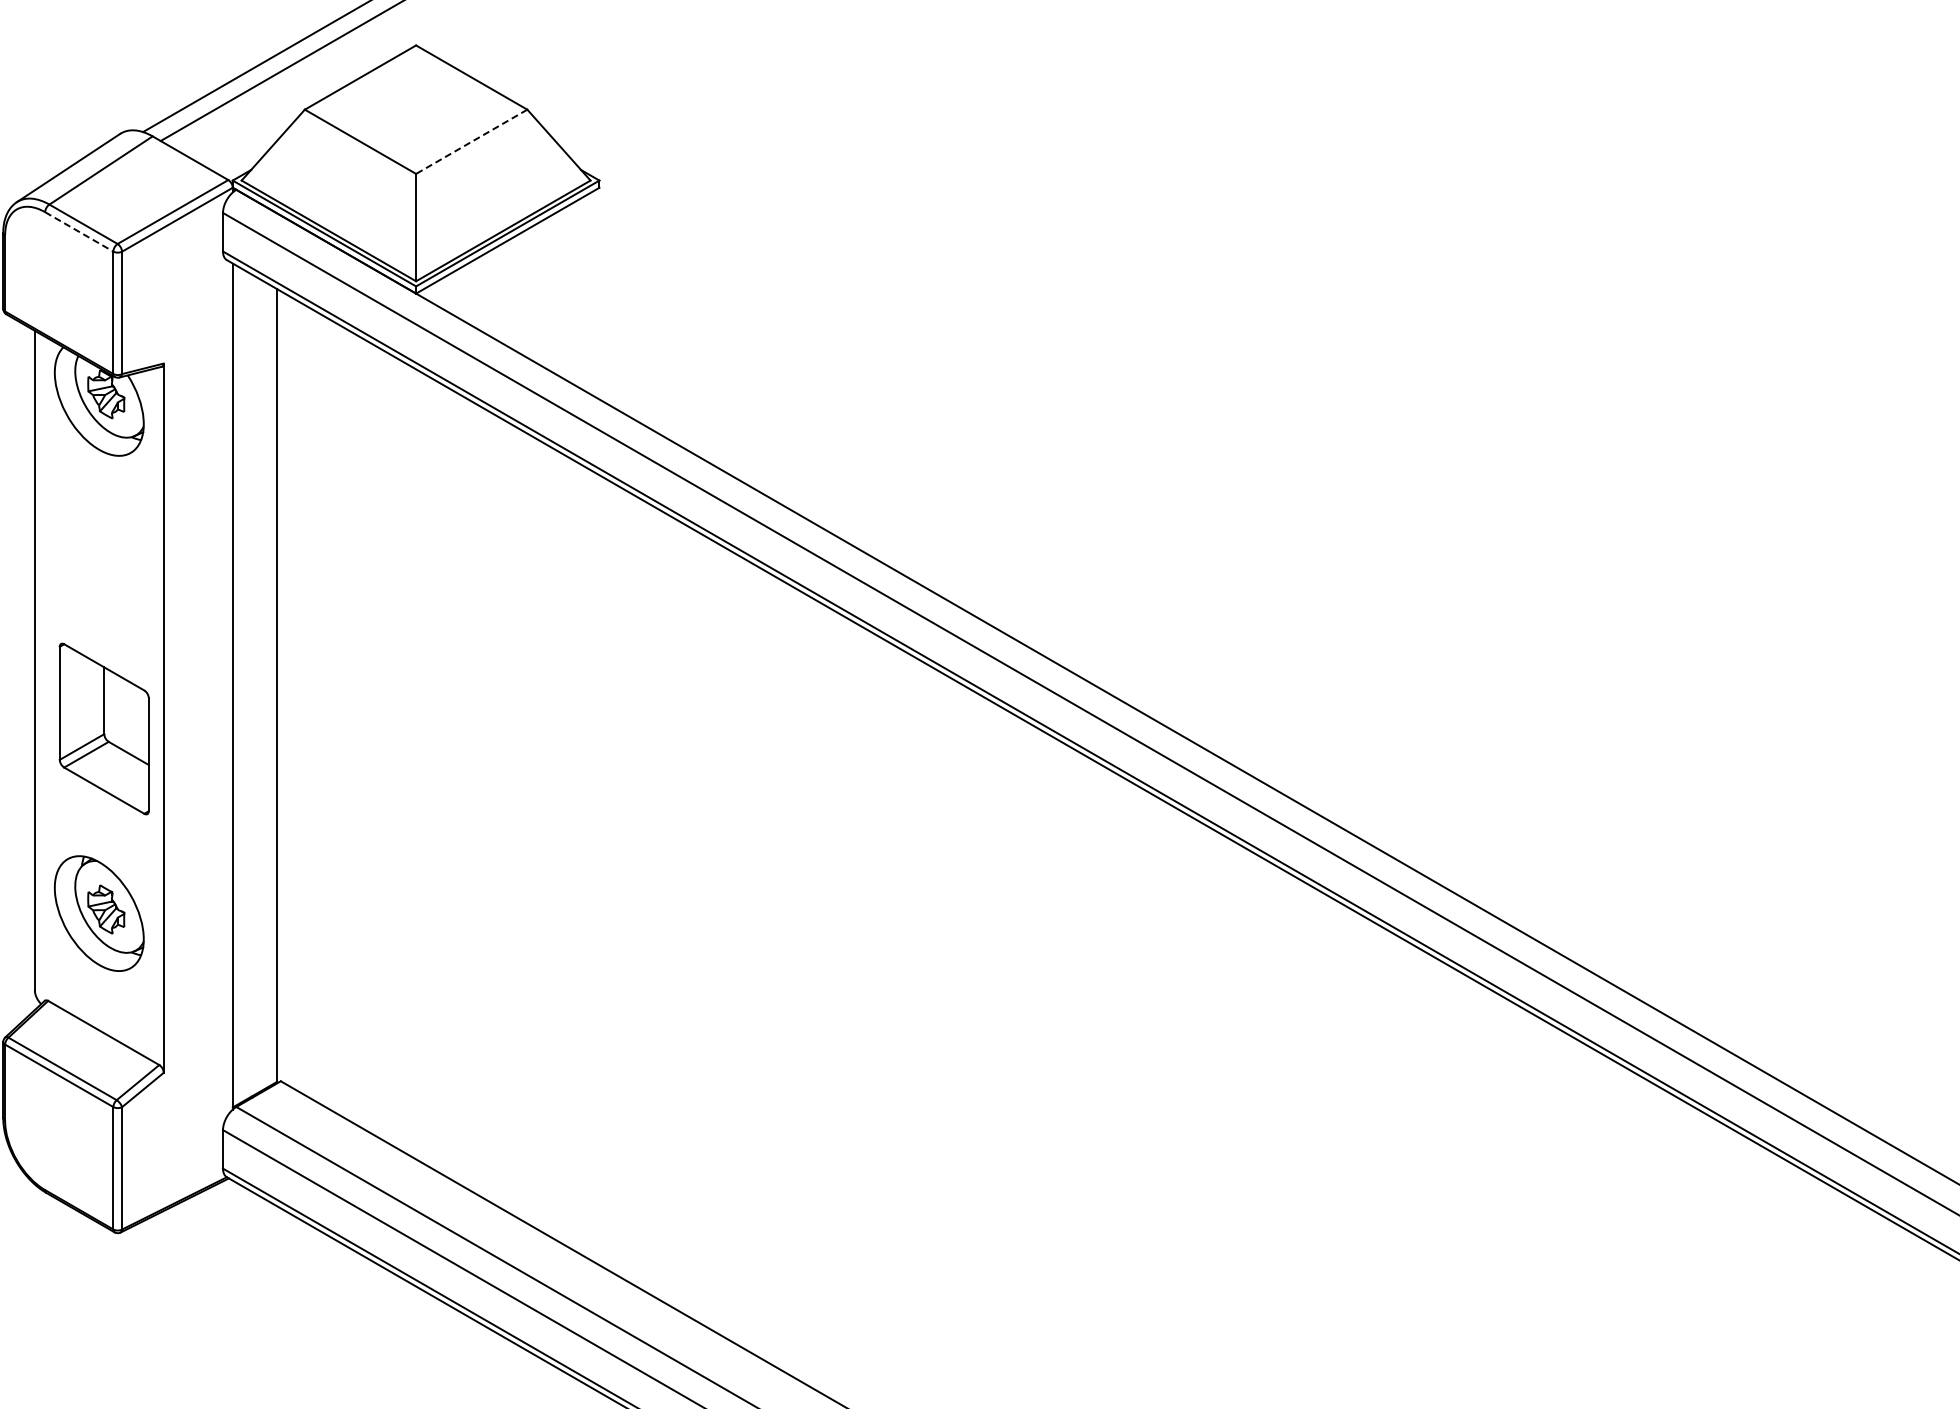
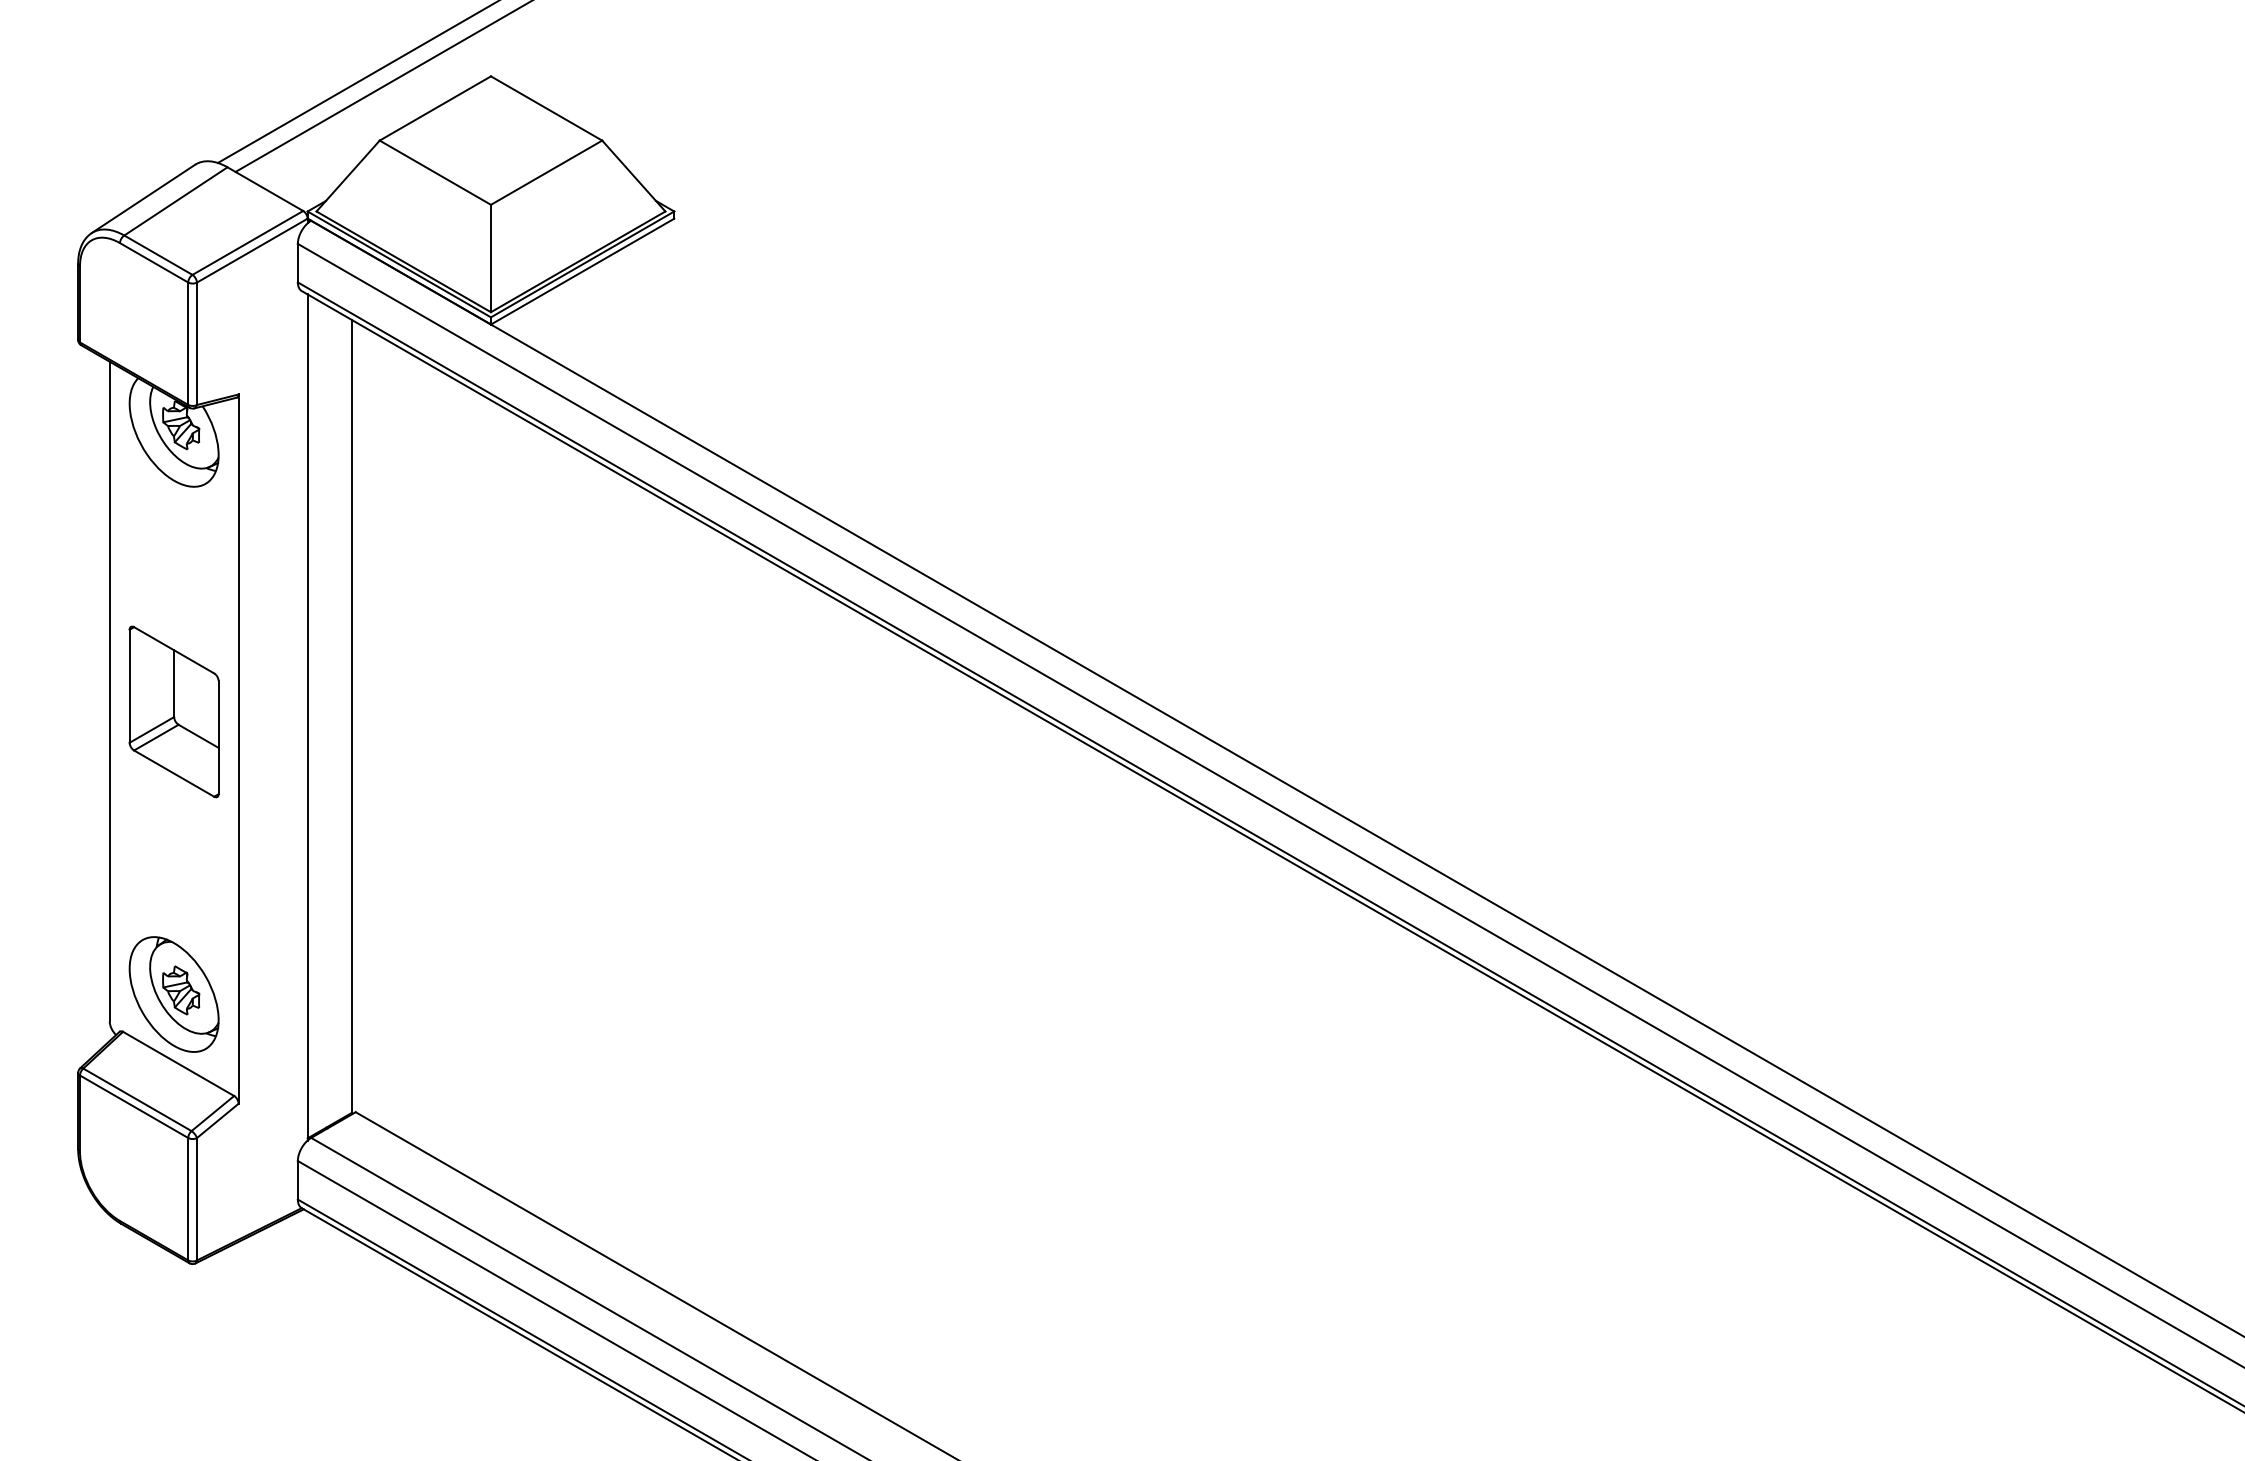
line: (471, 141) -> (546, 172), dashed -> solid
line: (79, 232) -> (154, 263), dashed -> solid
part: (103, 728) -> (173, 711), moved
part: (98, 913) -> (173, 994), moved

